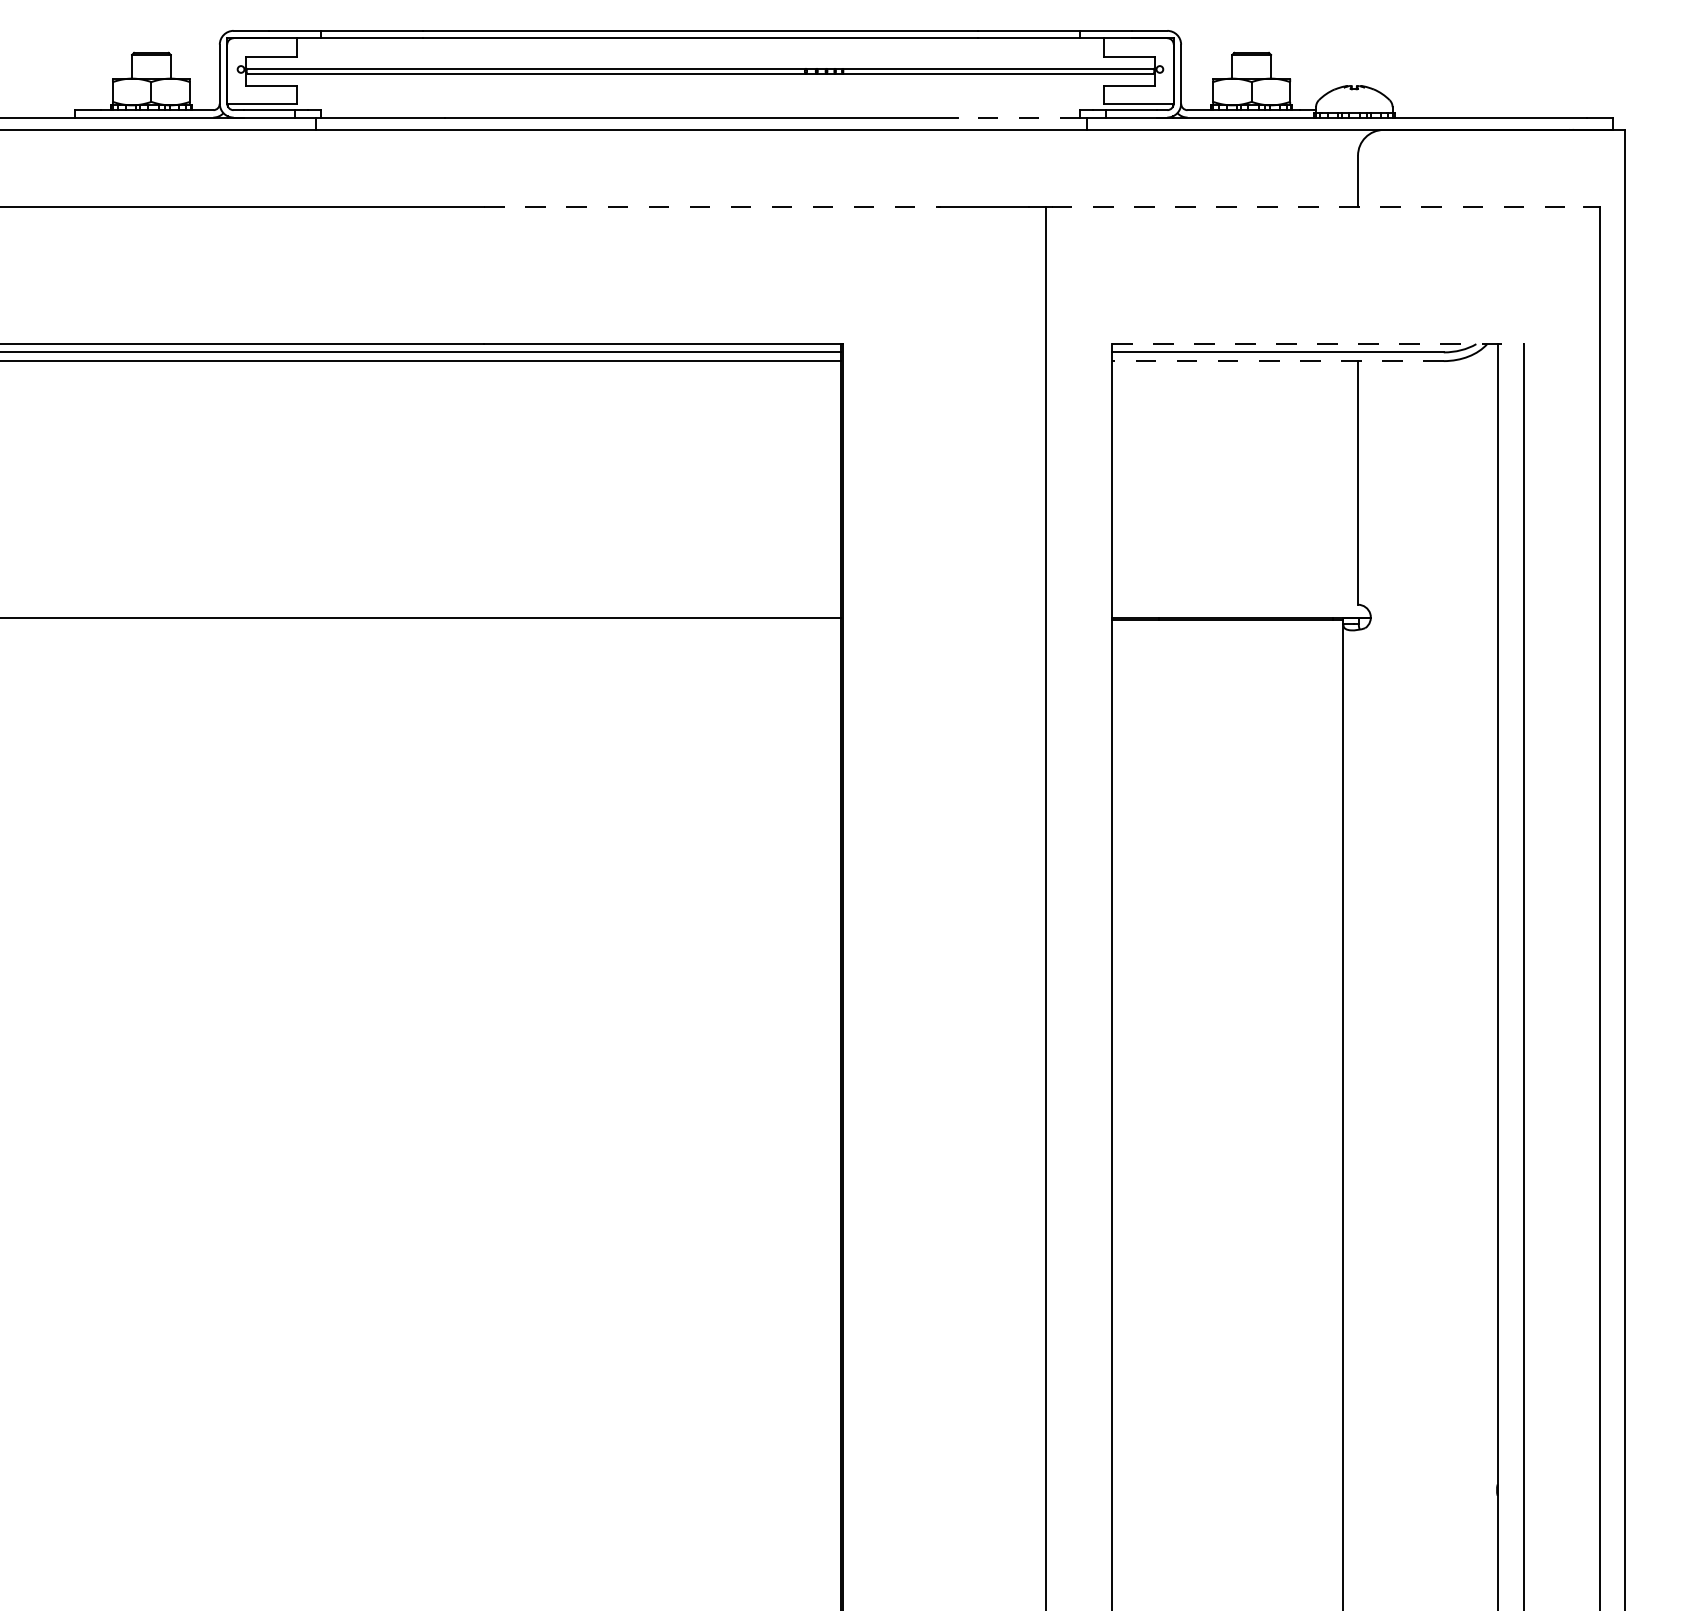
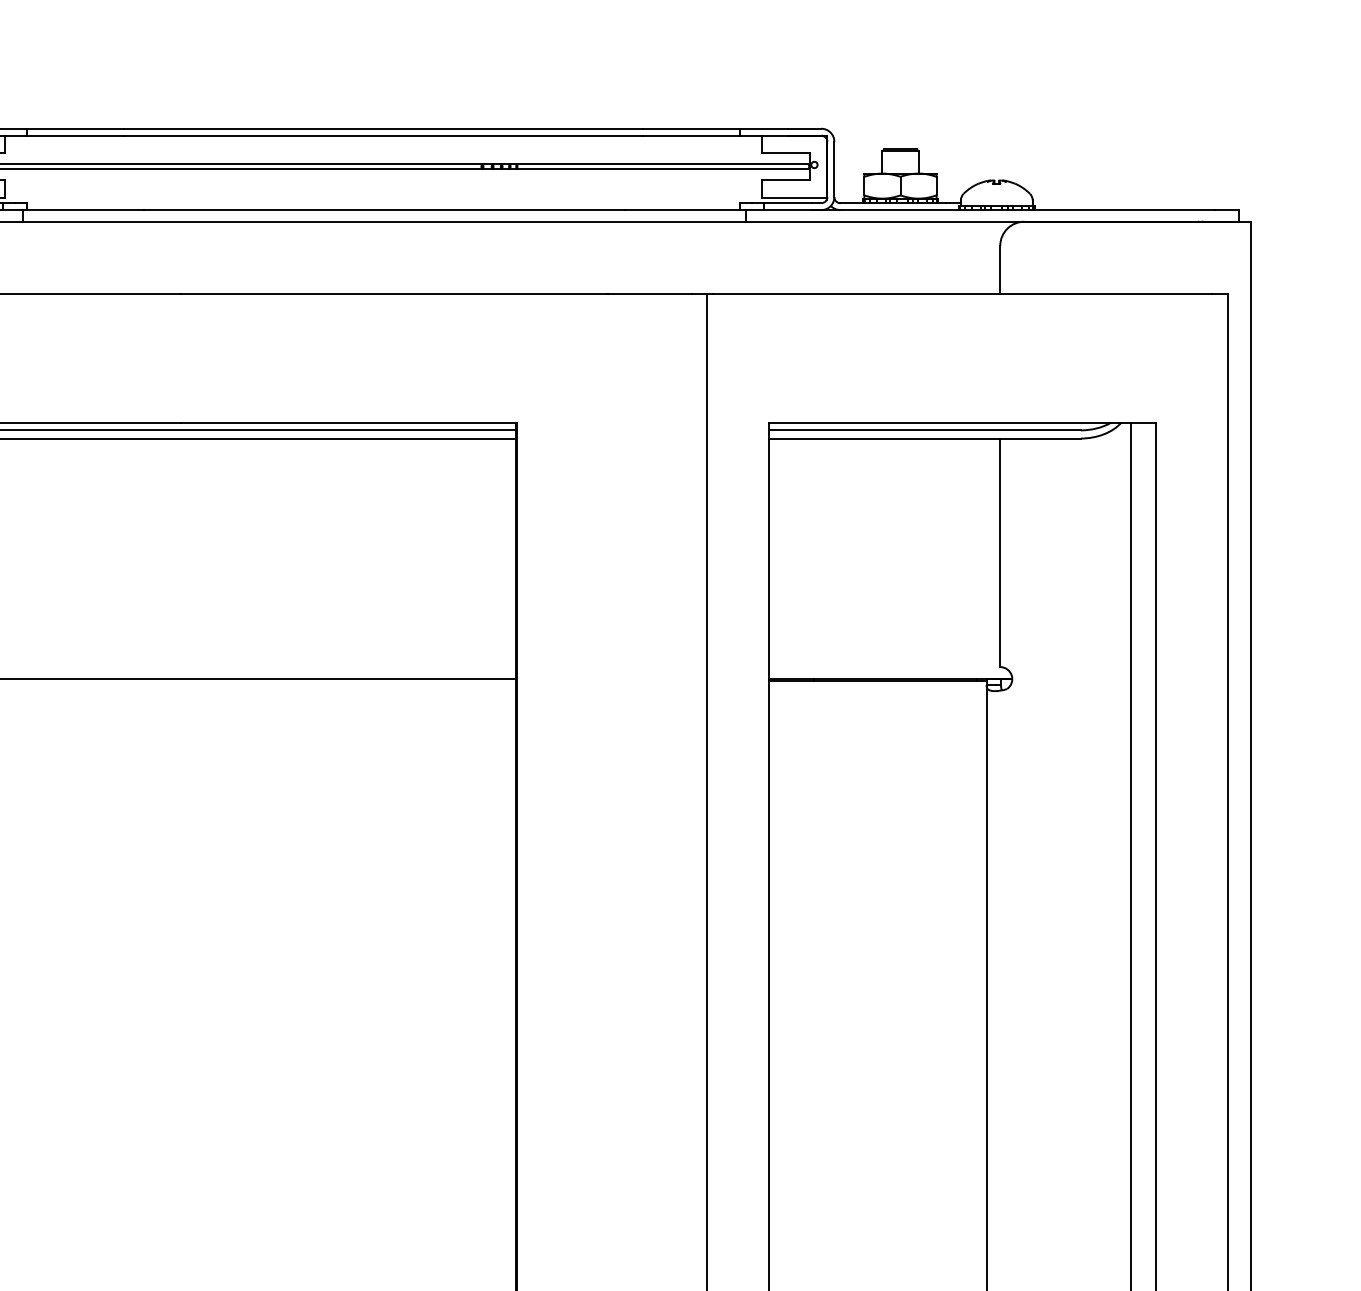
line: (1018, 117) -> (681, 210), dashed -> solid
line: (712, 207) -> (394, 294), dashed -> solid
line: (1318, 207) -> (963, 294), dashed -> solid
line: (1317, 344) -> (962, 422), dashed -> solid
line: (1277, 361) -> (924, 438), dashed -> solid

